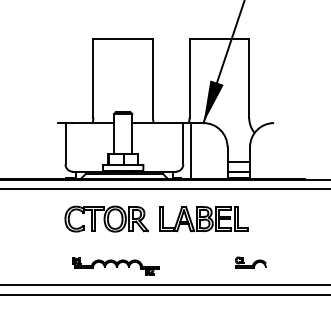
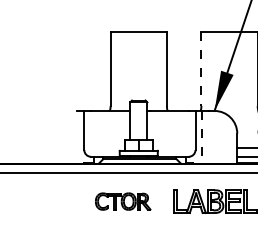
line: (189, 78) -> (201, 68), solid -> dashed
line: (190, 150) -> (202, 136), solid -> dashed
part: (106, 218) -> (122, 201), size x0.7

